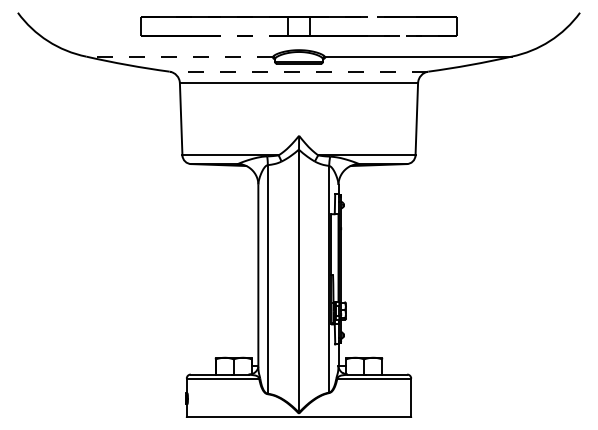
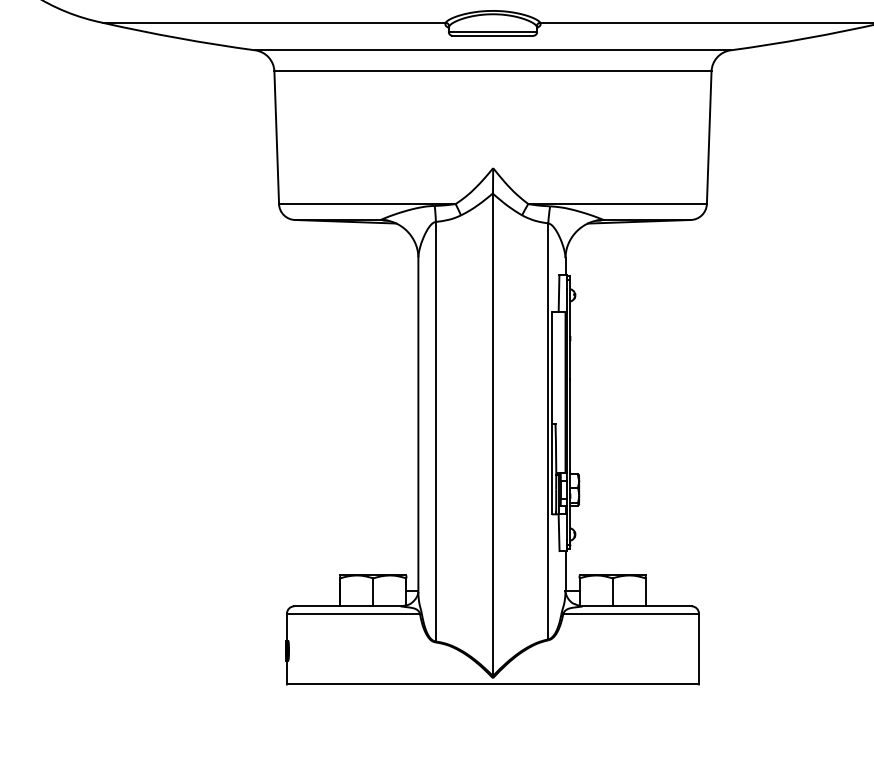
line: (179, 56) -> (273, 22), dashed -> solid
line: (298, 71) -> (492, 50), dashed -> solid

